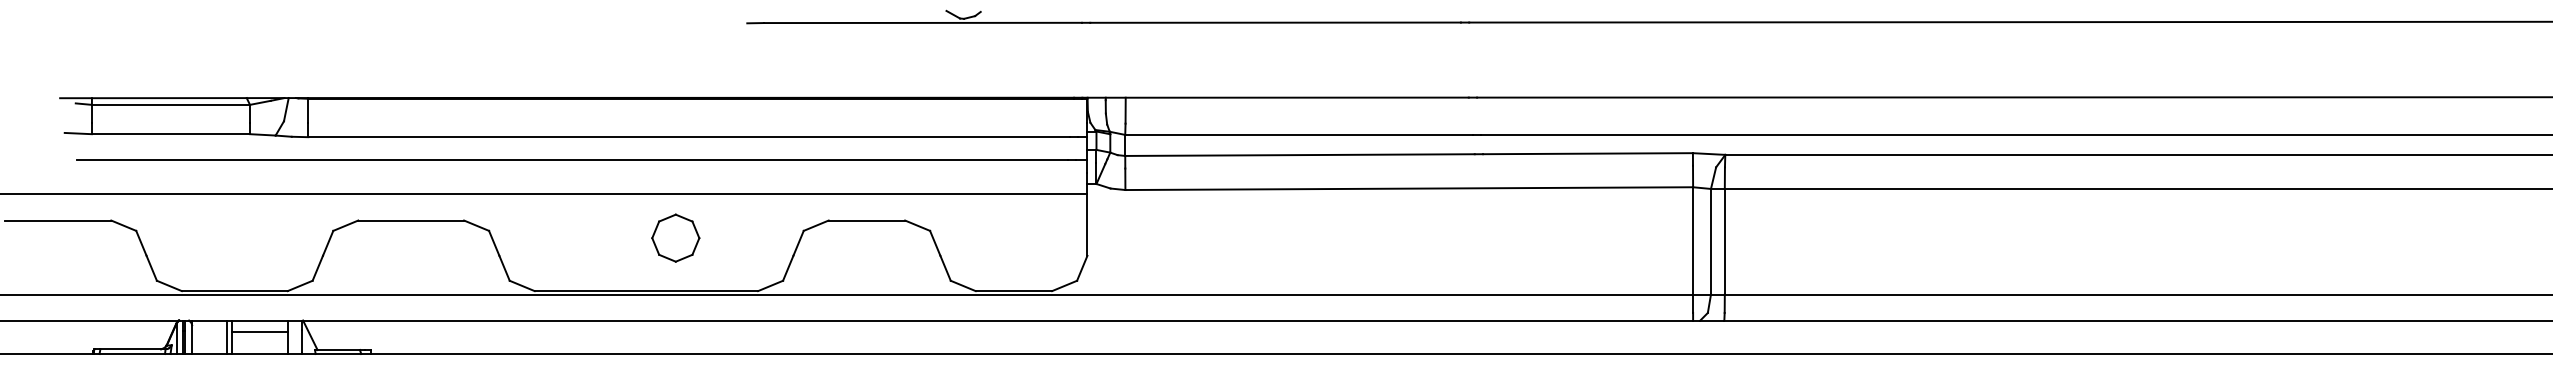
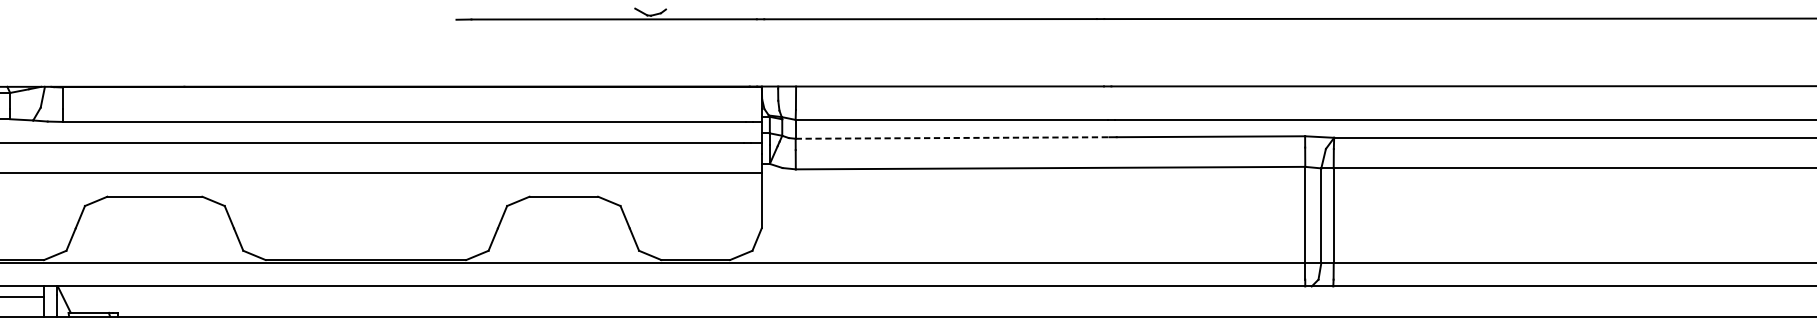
line: (1300, 155) -> (952, 138), solid -> dashed
part: (675, 237) -> (392, 211), removed

